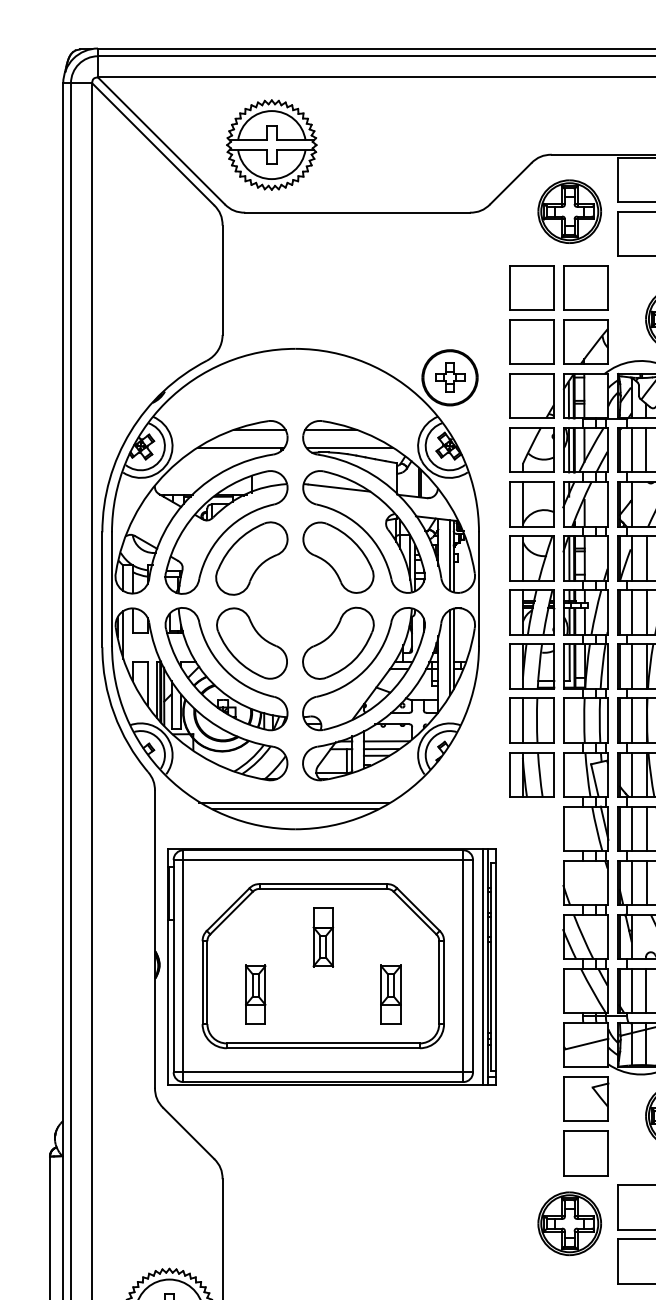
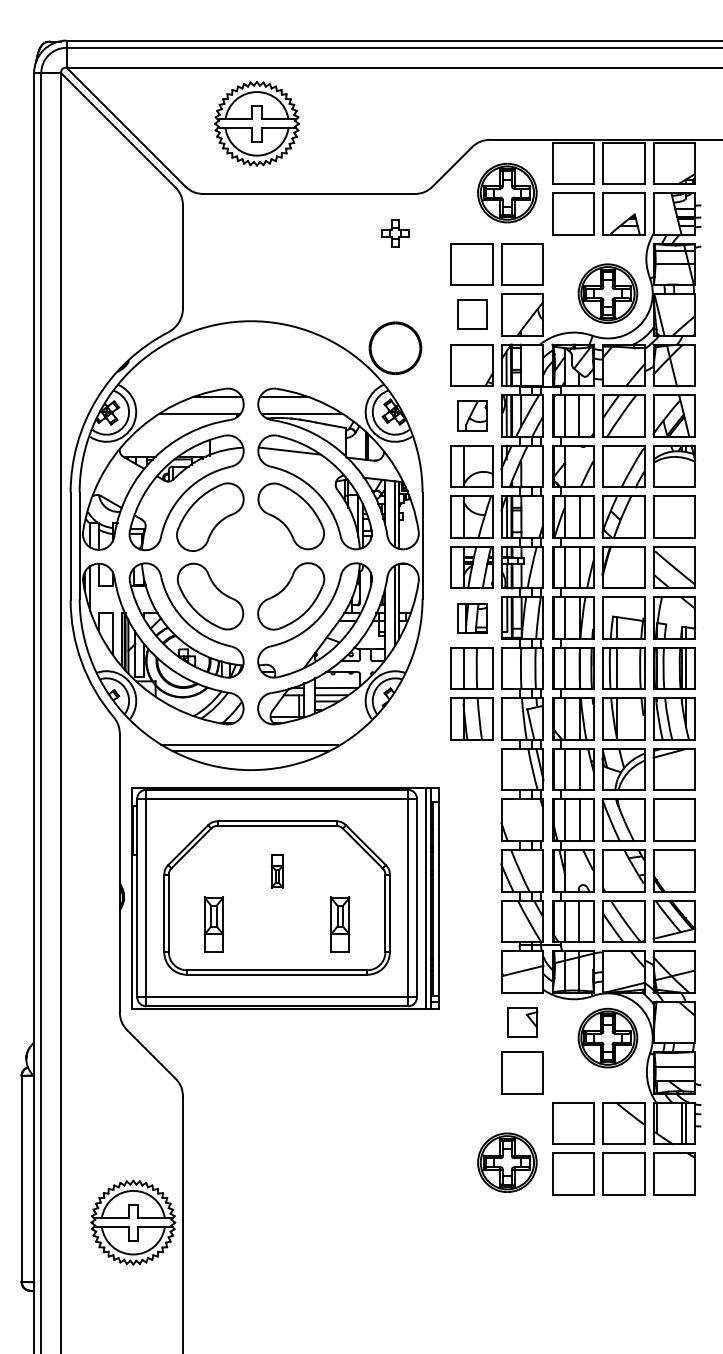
part: (271, 144) -> (256, 123), moved
part: (531, 341) -> (471, 314), size x0.7
part: (450, 378) -> (395, 233), moved
part: (531, 449) -> (471, 415), size x0.7
part: (531, 665) -> (471, 617), size x0.7
part: (323, 937) -> (277, 871), size x0.6
part: (585, 1099) -> (522, 1022), size x0.7
part: (569, 1223) -> (507, 1162), moved

